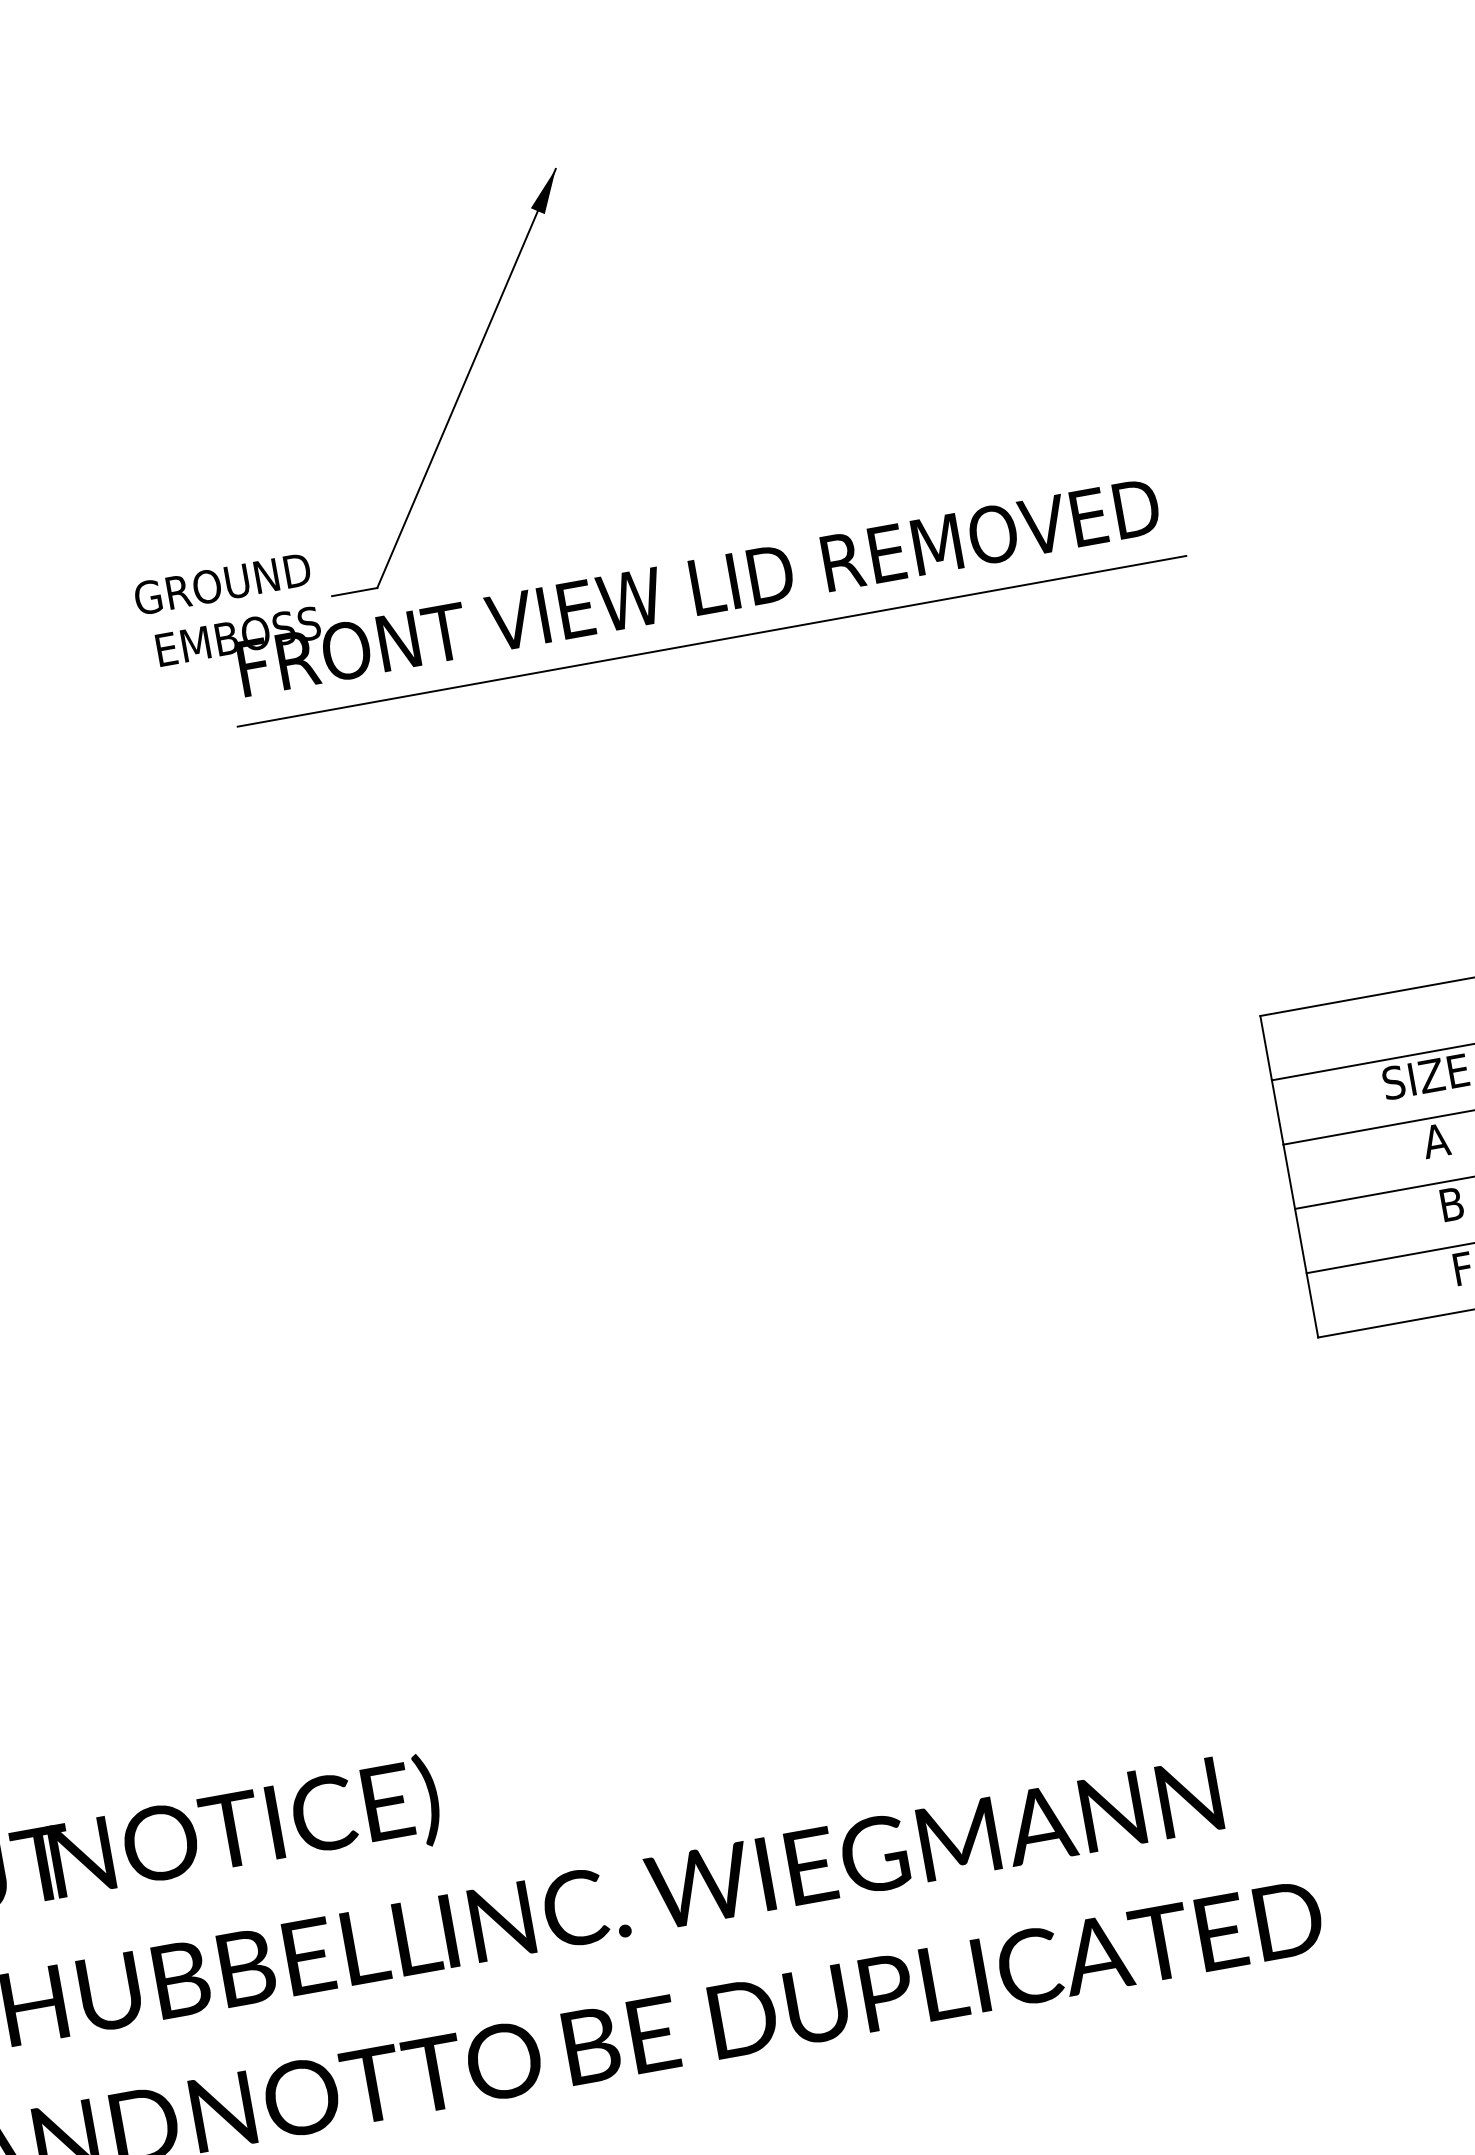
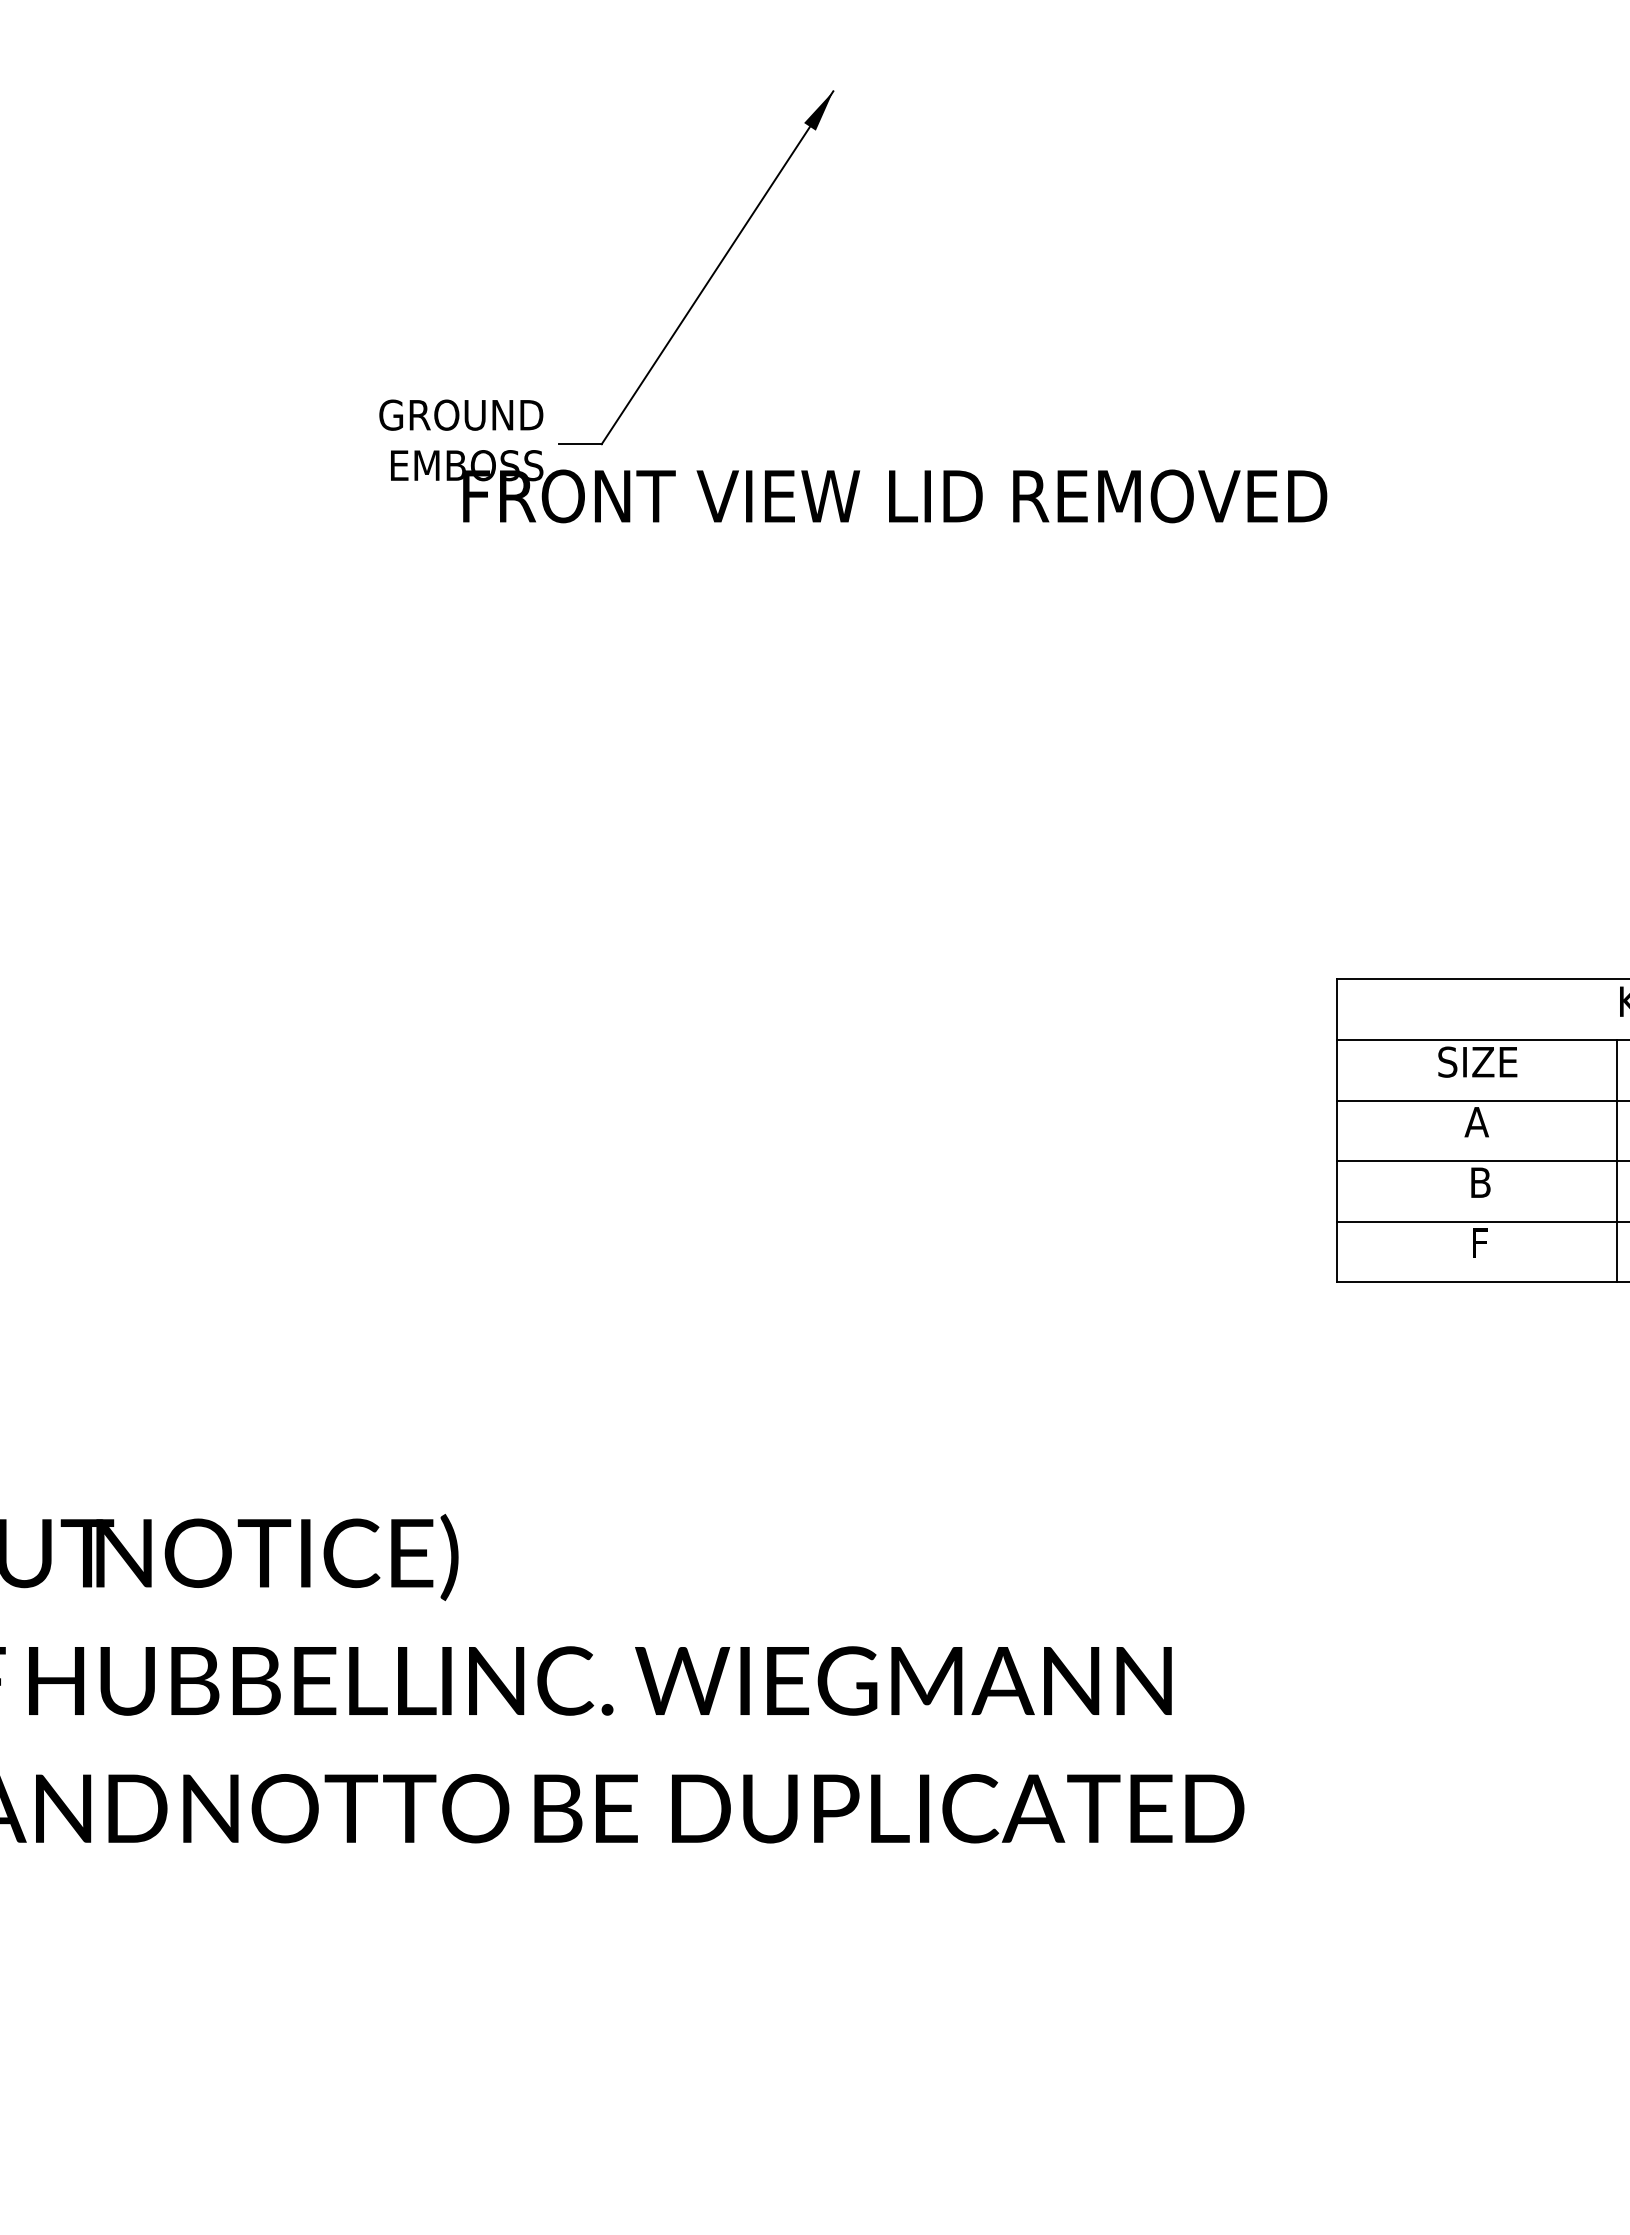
line: (711, 641) -> (897, 547), removed

